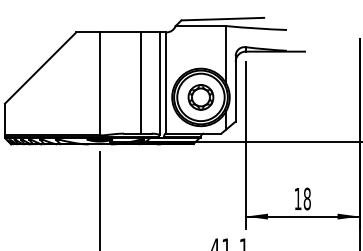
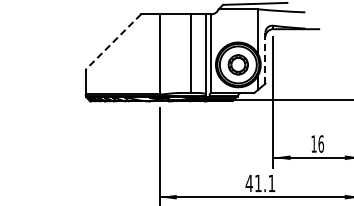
line: (40, 68) -> (113, 42), solid -> dashed
line: (235, 87) -> (265, 57), solid -> dashed
text: (307, 198) -> (321, 143), 18 -> 16

